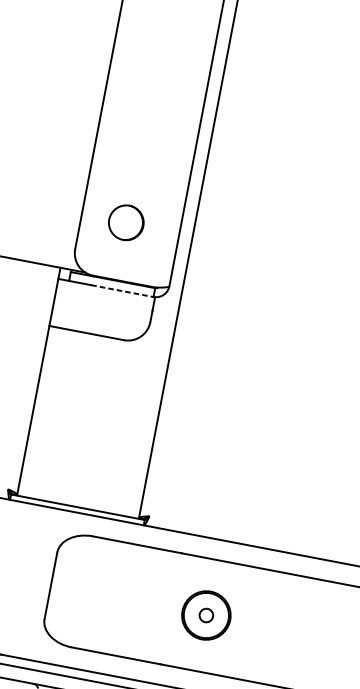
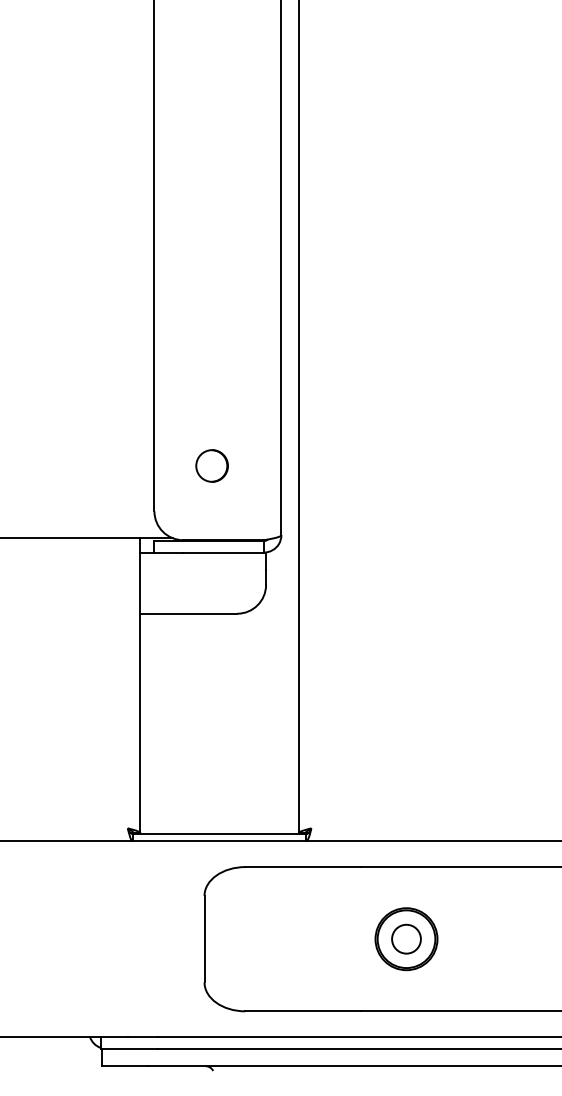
circle: (125, 222) -> (211, 465), size x0.71
line: (123, 291) -> (224, 552), dashed -> solid
circle: (206, 614) -> (406, 938), size x1.67

